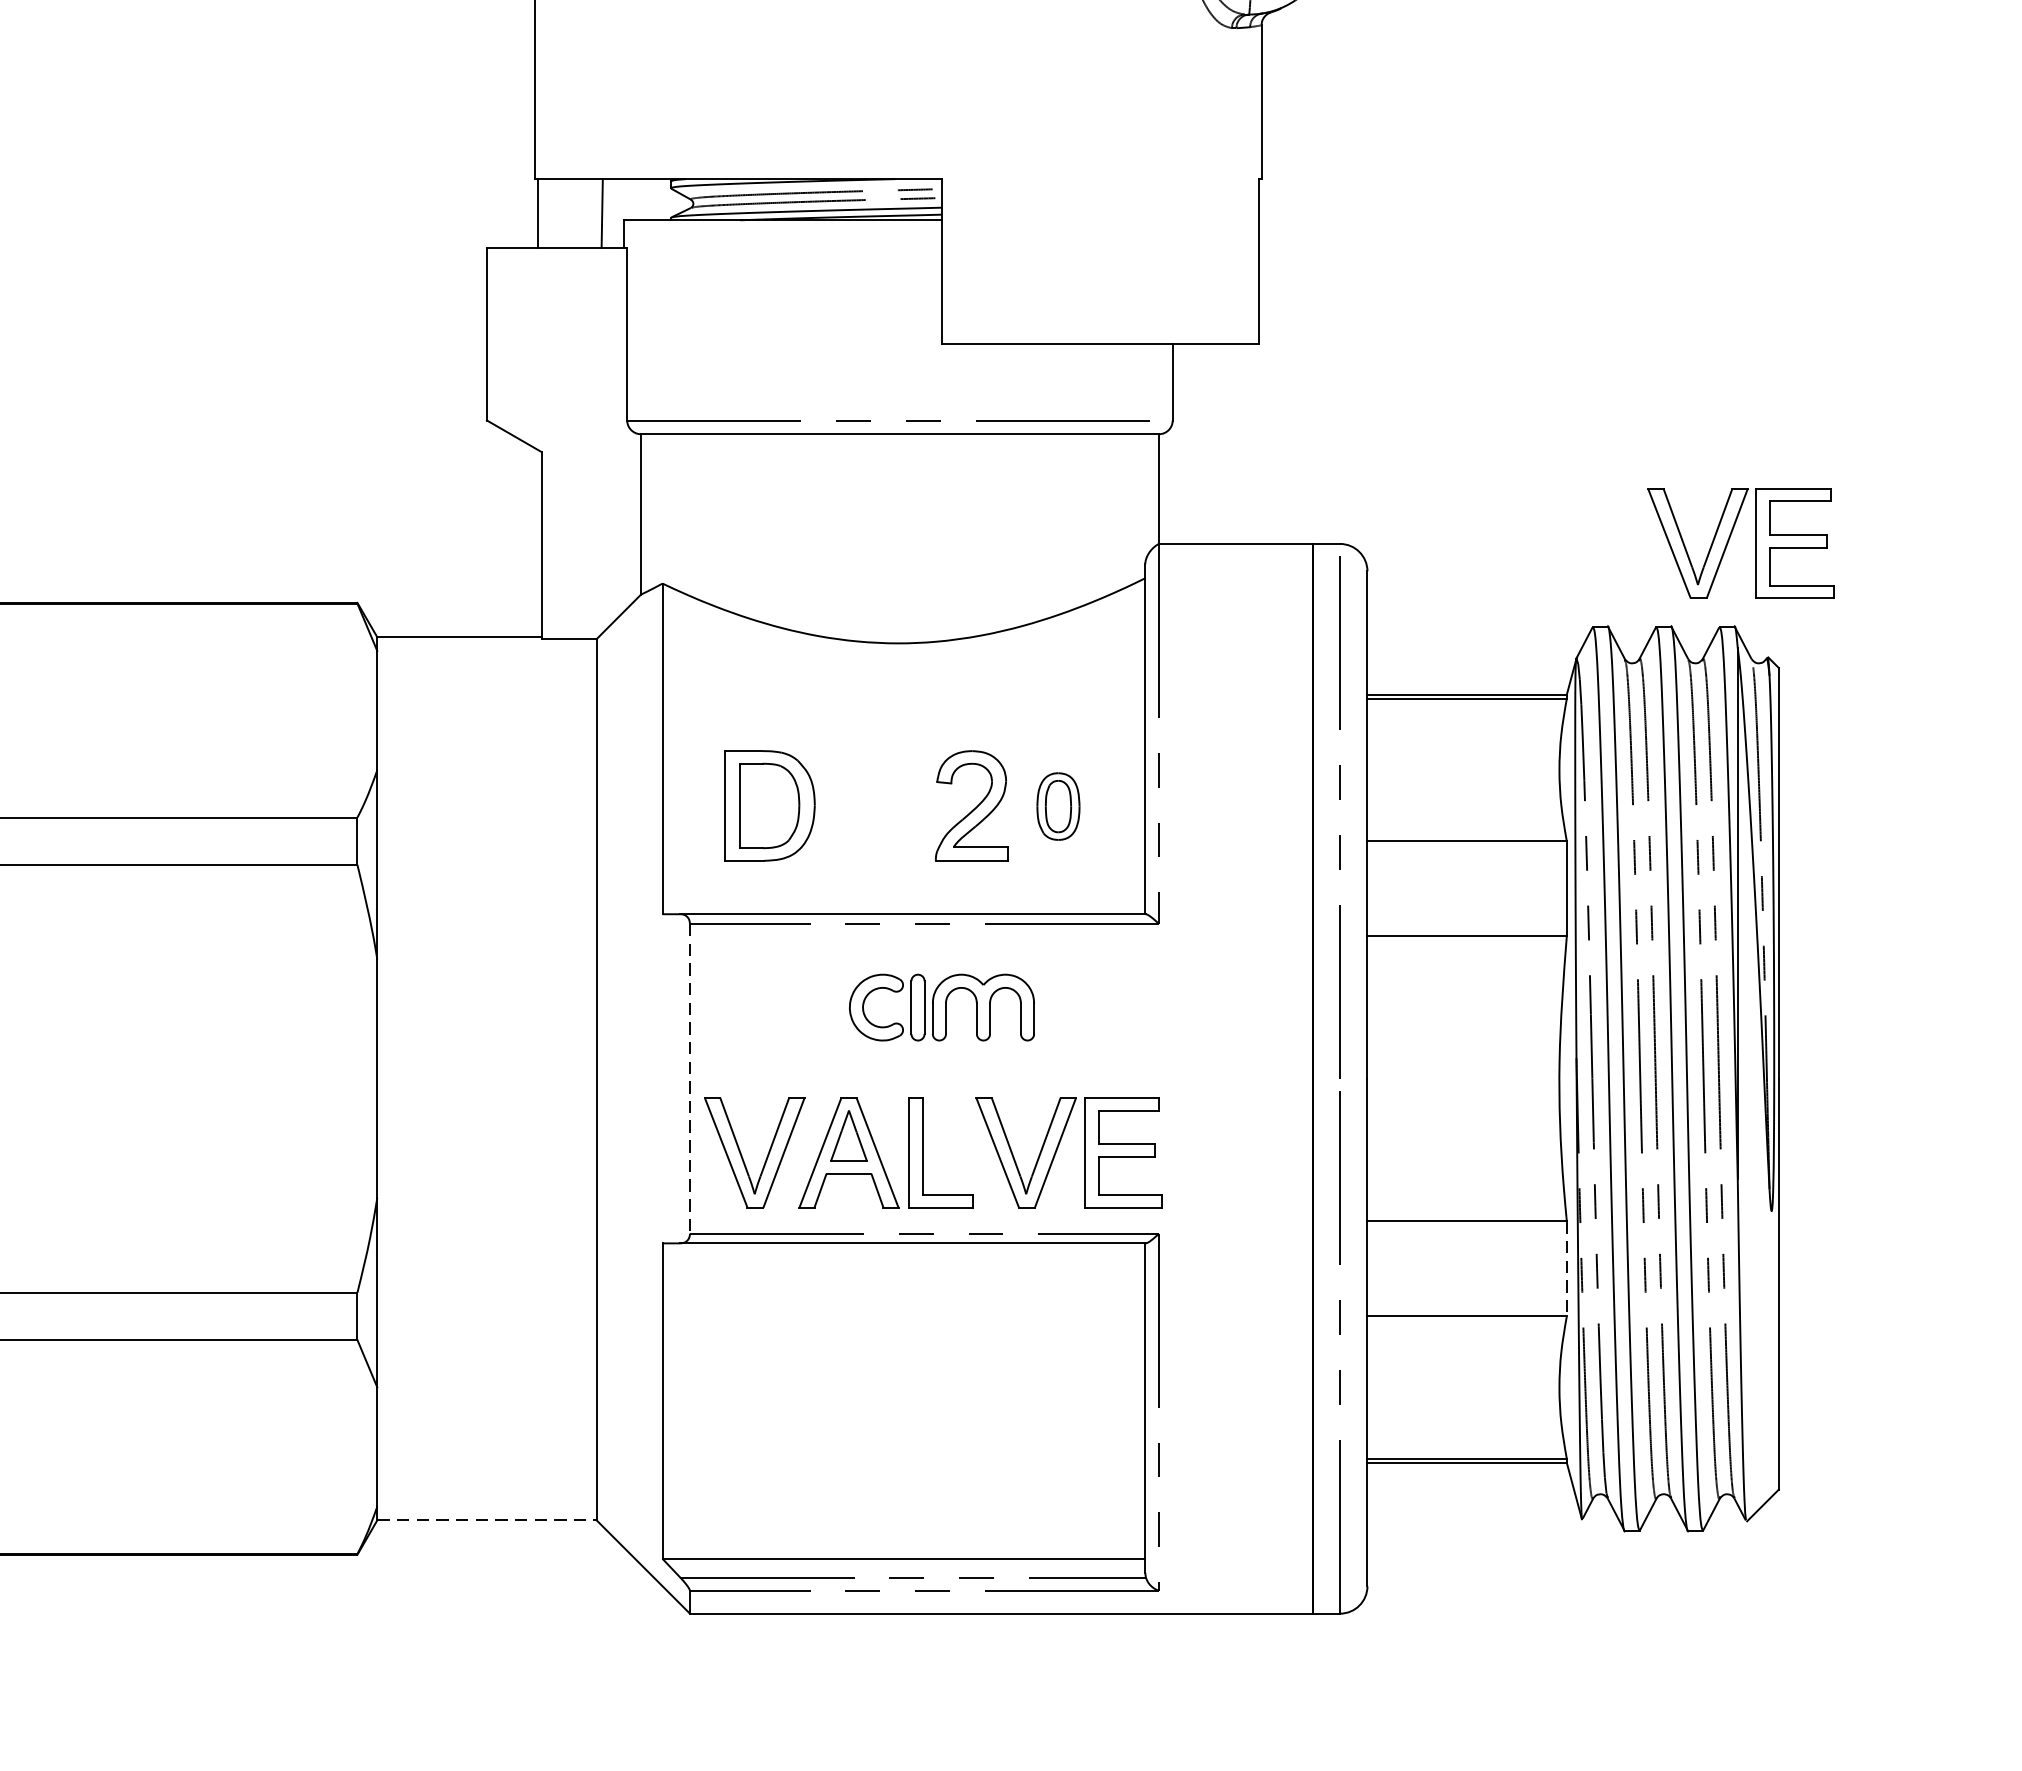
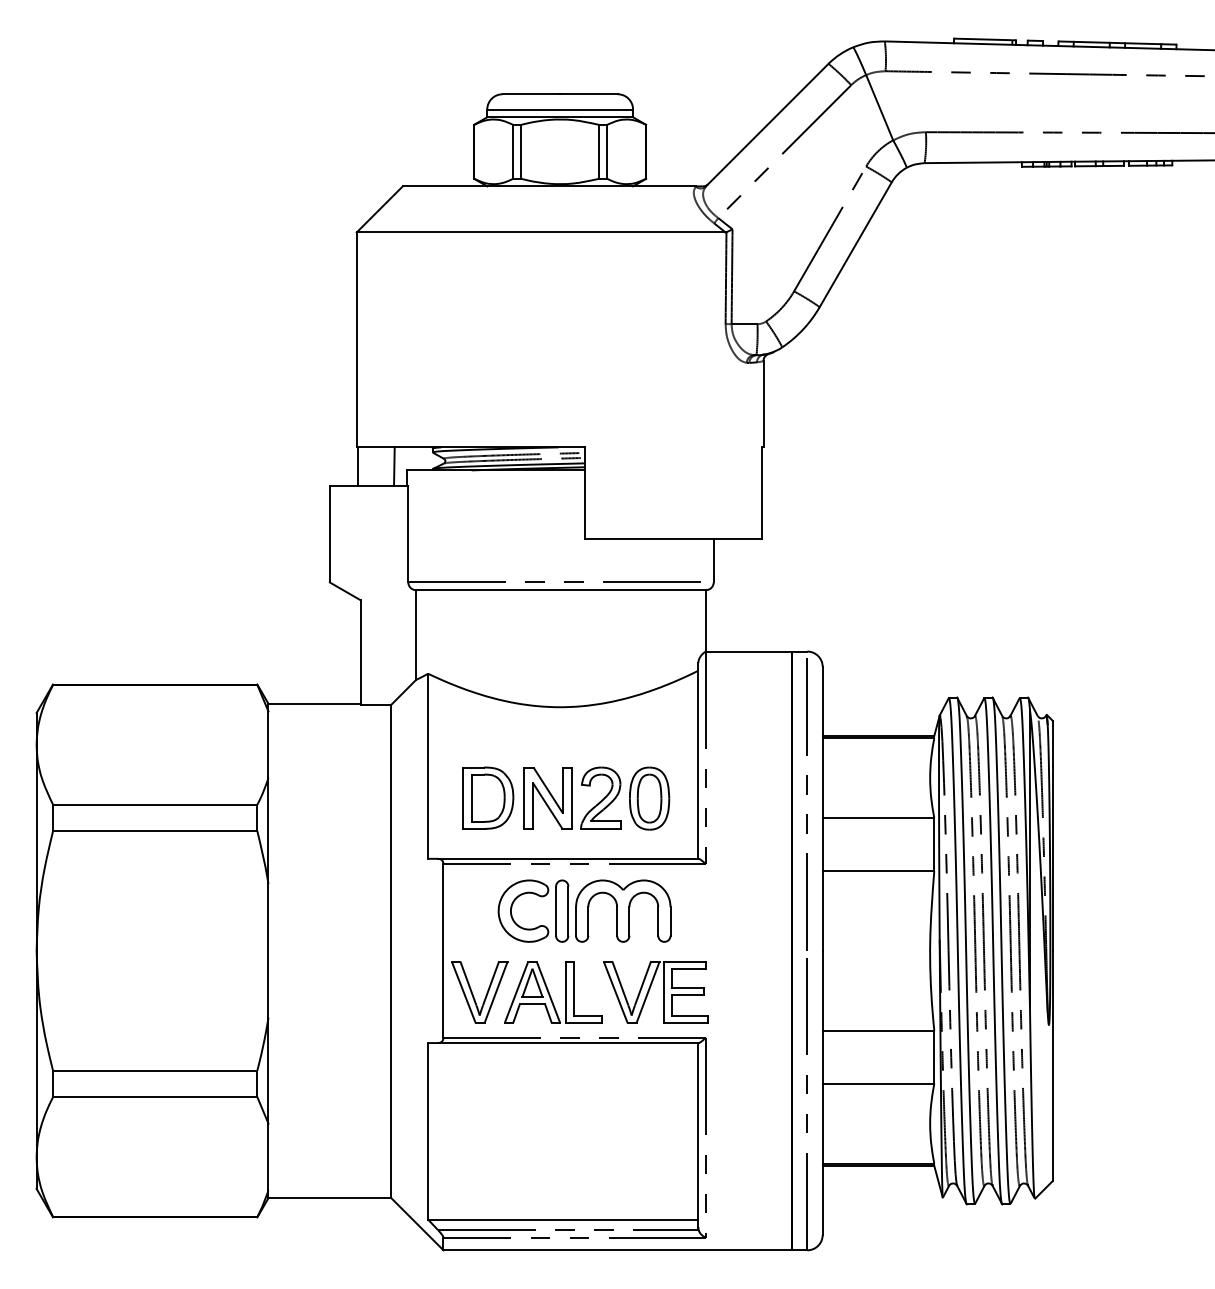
part: (1740, 543) -> (1031, 651), removed
part: (875, 806) -> (547, 798), added
part: (1058, 806) -> (649, 798), size x1.67
part: (941, 1006) -> (584, 910), size x1.67
line: (689, 1078) -> (443, 950), dashed -> solid
line: (1567, 1269) -> (934, 1057), dashed -> solid
line: (488, 1521) -> (330, 1198), dashed -> solid

